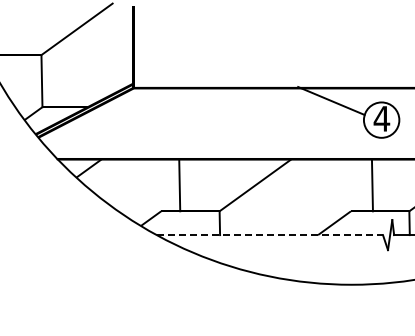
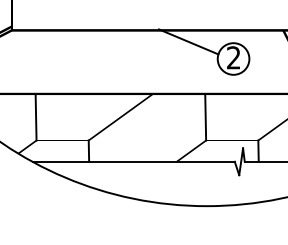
text: (381, 118) -> (233, 57), 4 -> 2
line: (179, 185) -> (35, 117), moved
line: (371, 185) -> (204, 117), moved
line: (270, 235) -> (134, 162), dashed -> solid

